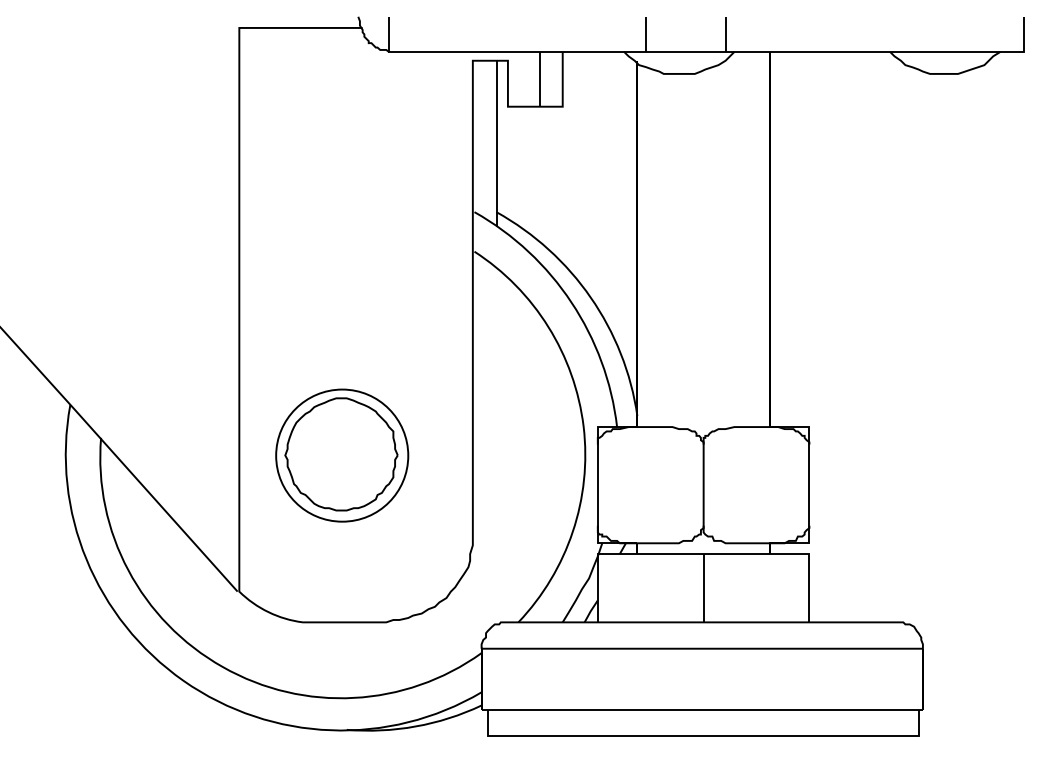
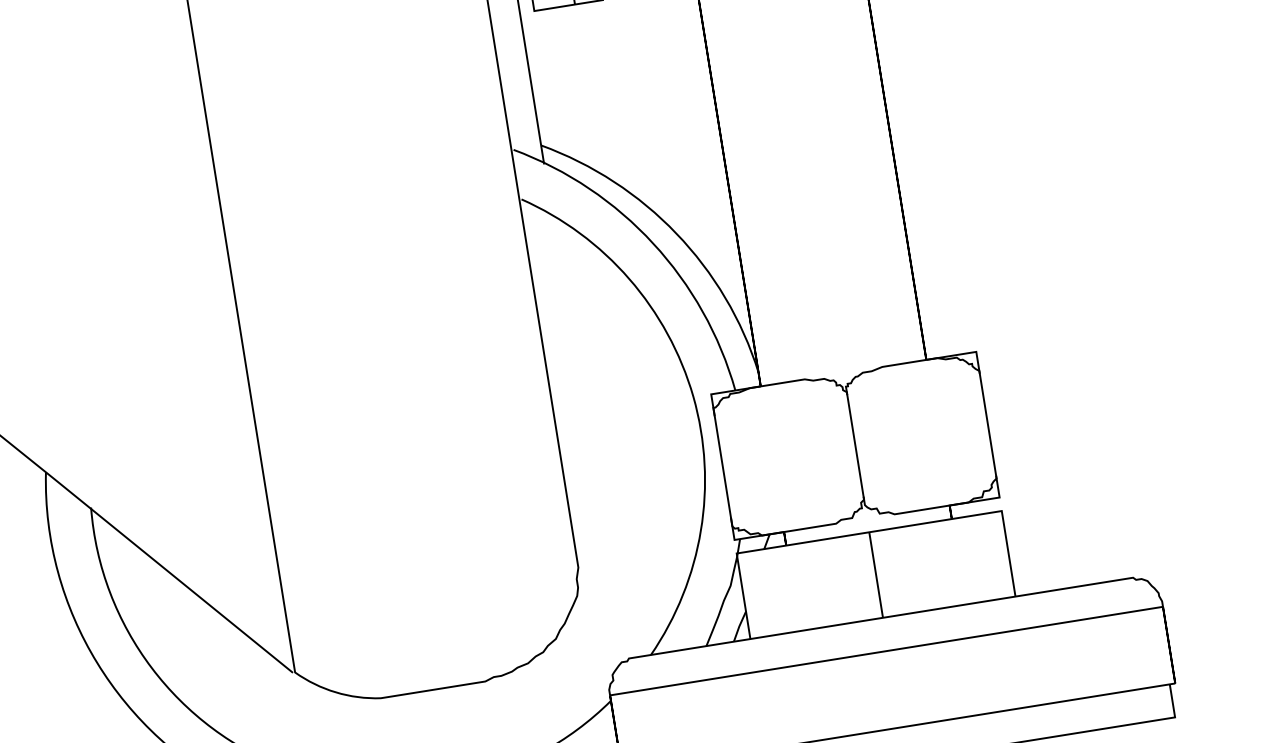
part: (342, 455) -> (397, 481), removed

